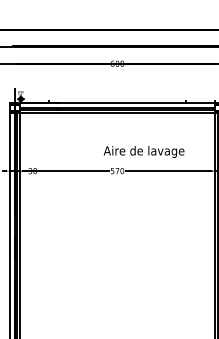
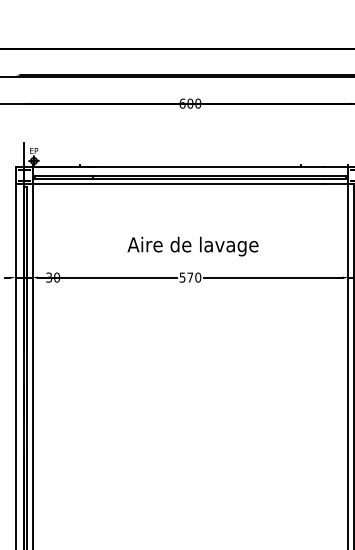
text: (143, 151) -> (192, 245), moved

